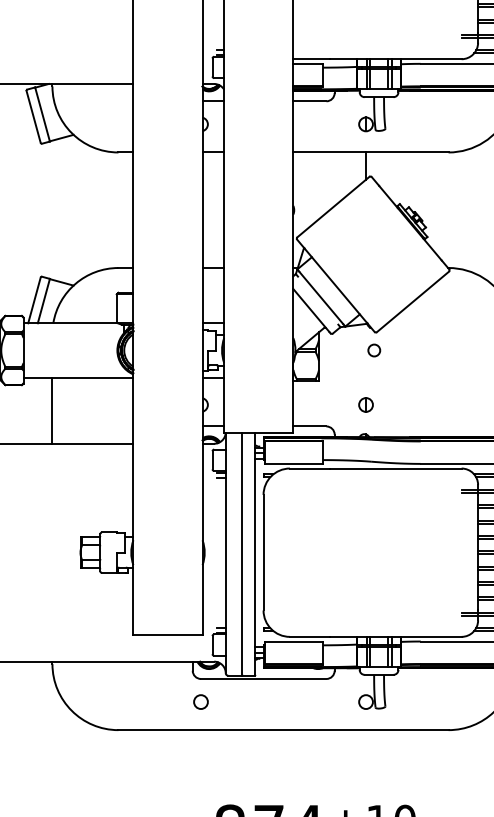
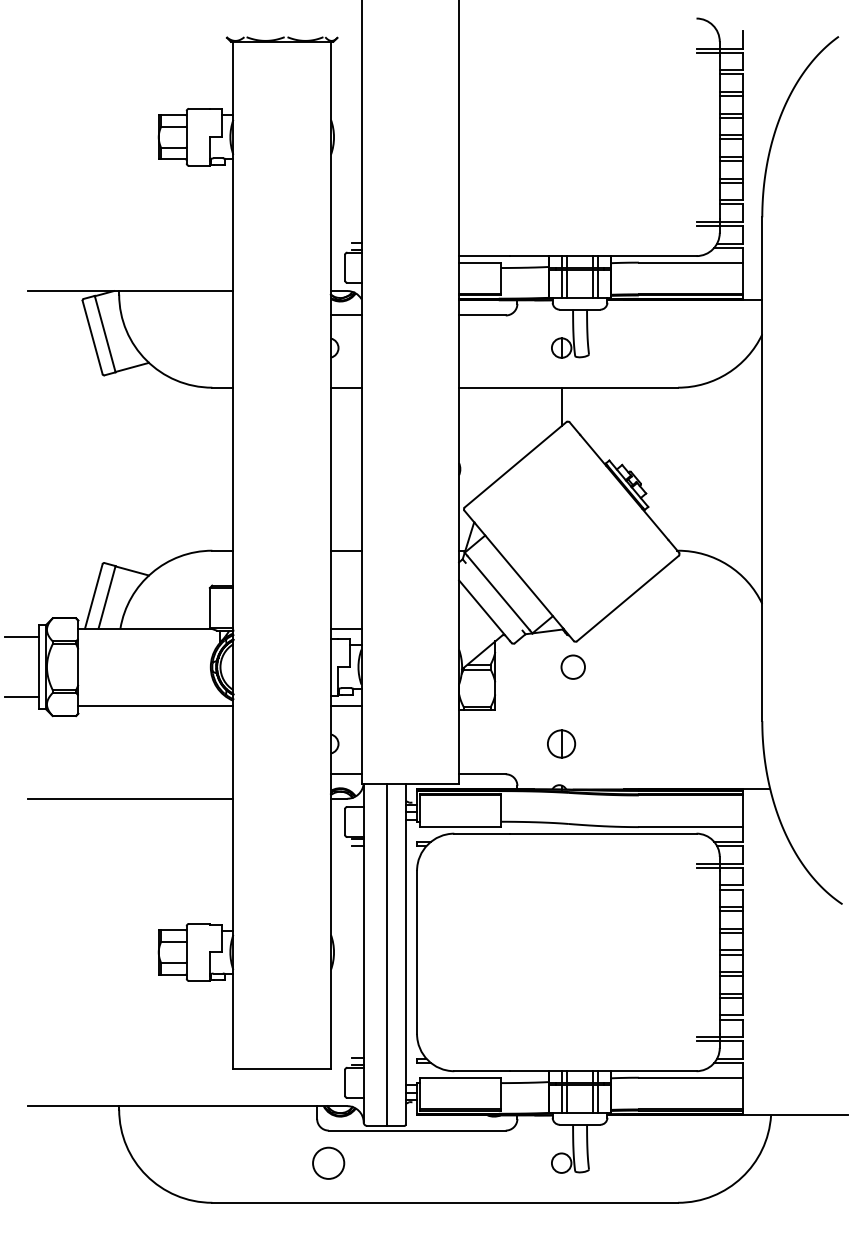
circle: (374, 350) -> (573, 666), size x1.4
part: (365, 404) -> (561, 743), size x1.4
line: (52, 410) -> (119, 751), removed
circle: (200, 701) -> (328, 1162), size x1.6

